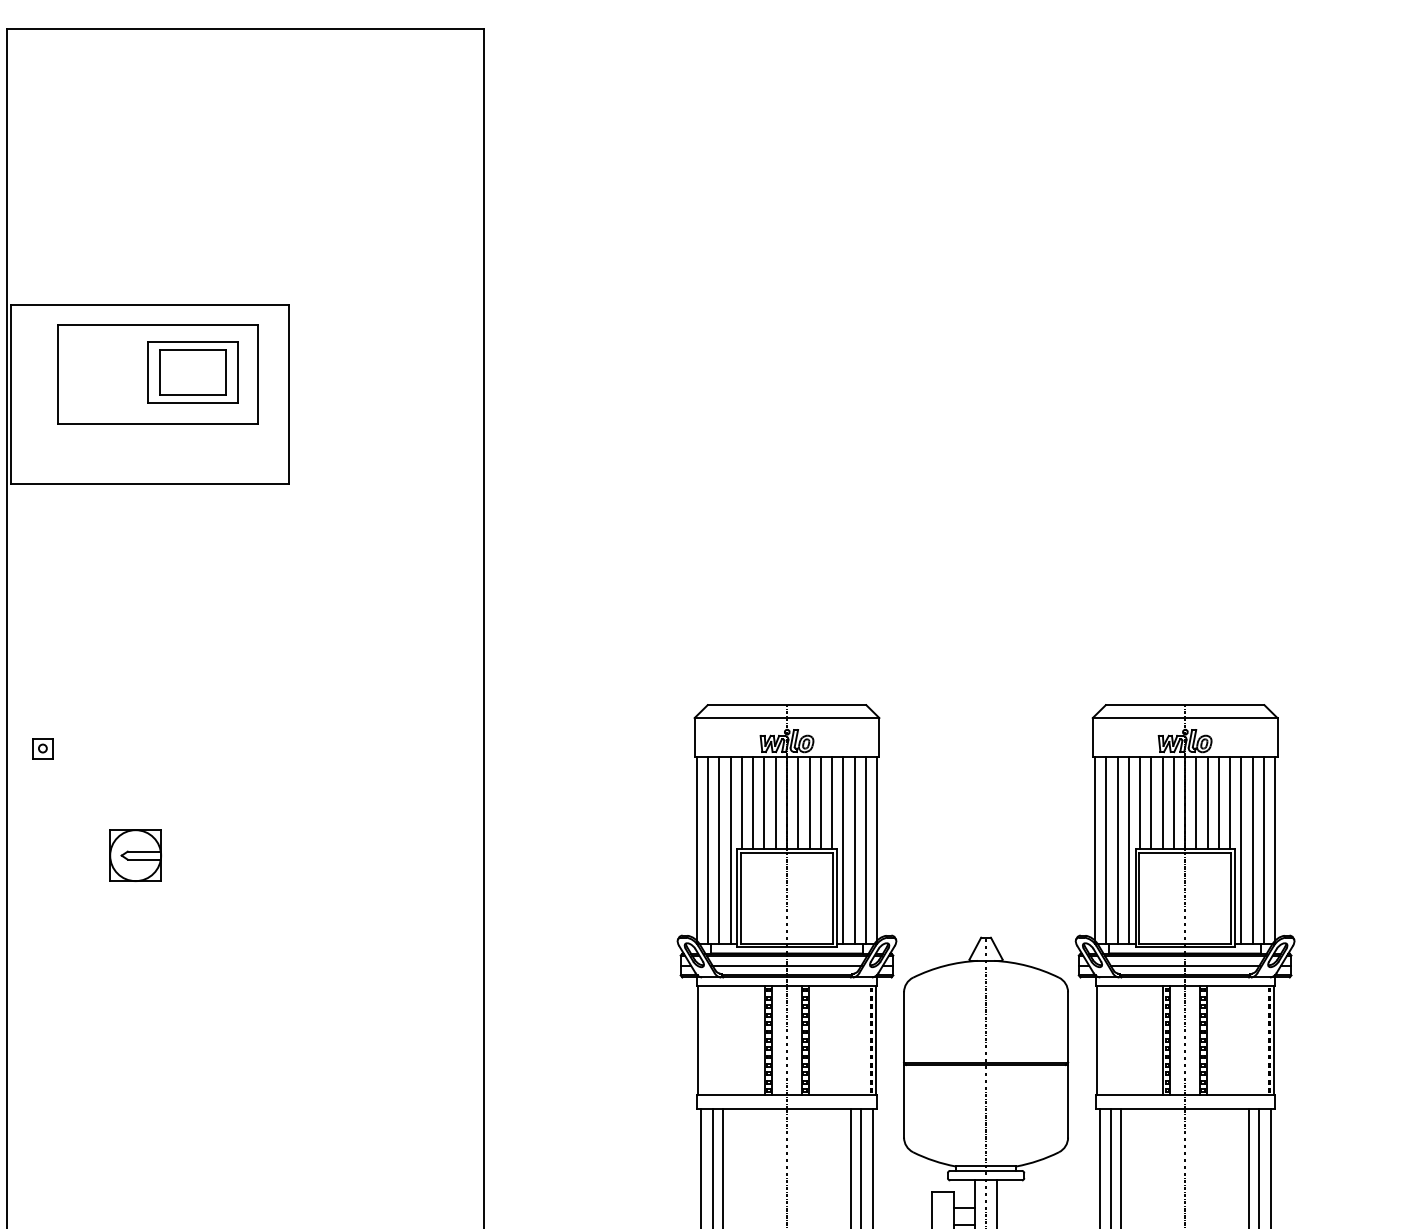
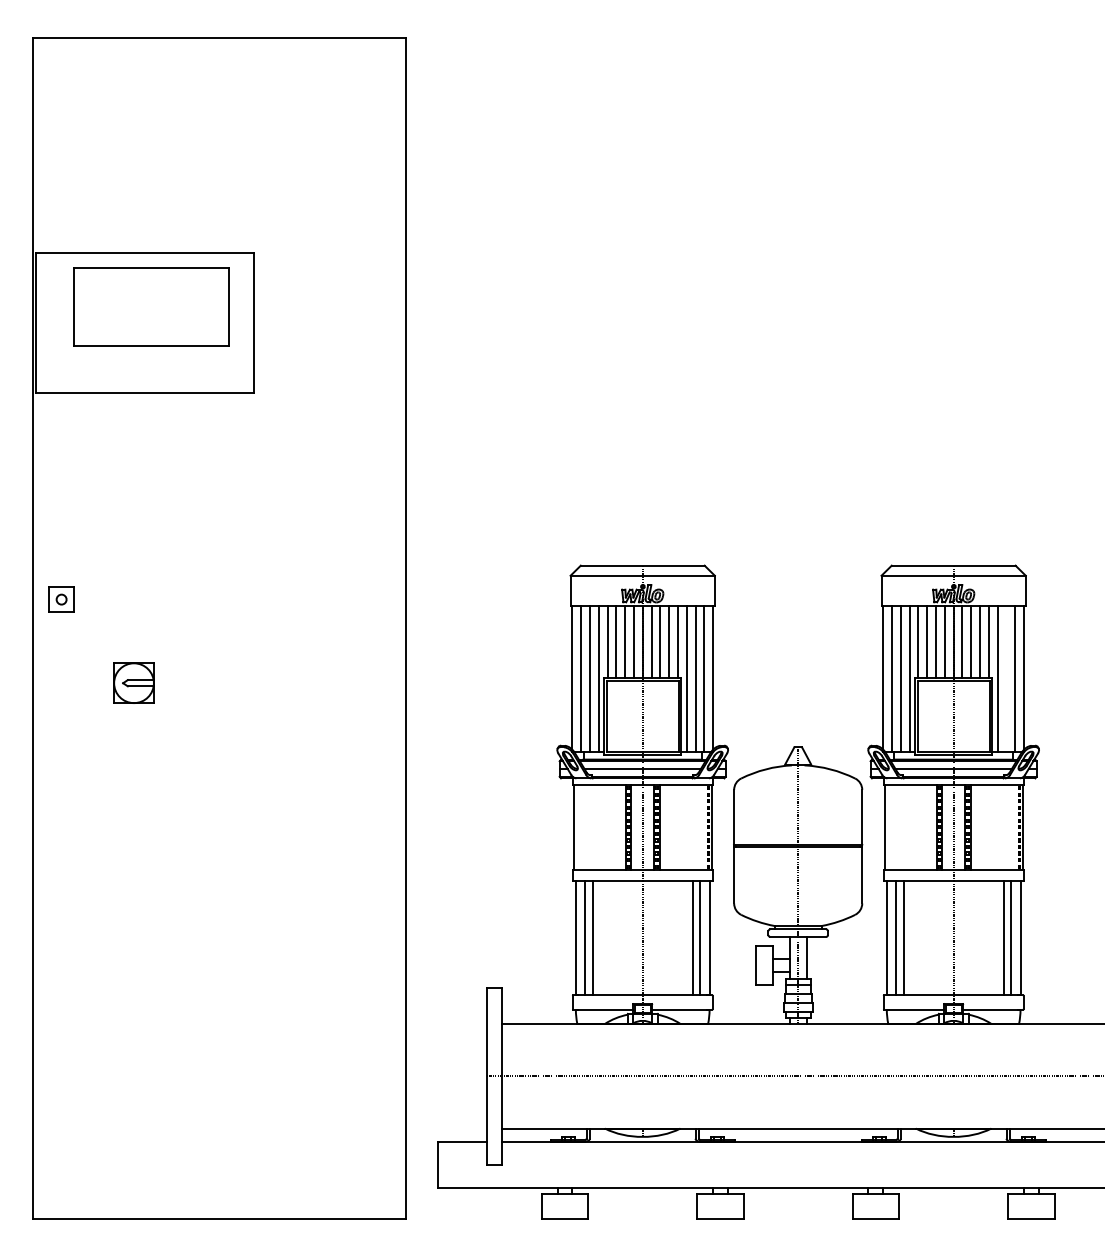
part: (192, 372) -> (178, 305), removed
part: (42, 748) -> (61, 599), size x1.6
line: (1252, 850) -> (1006, 679), removed

